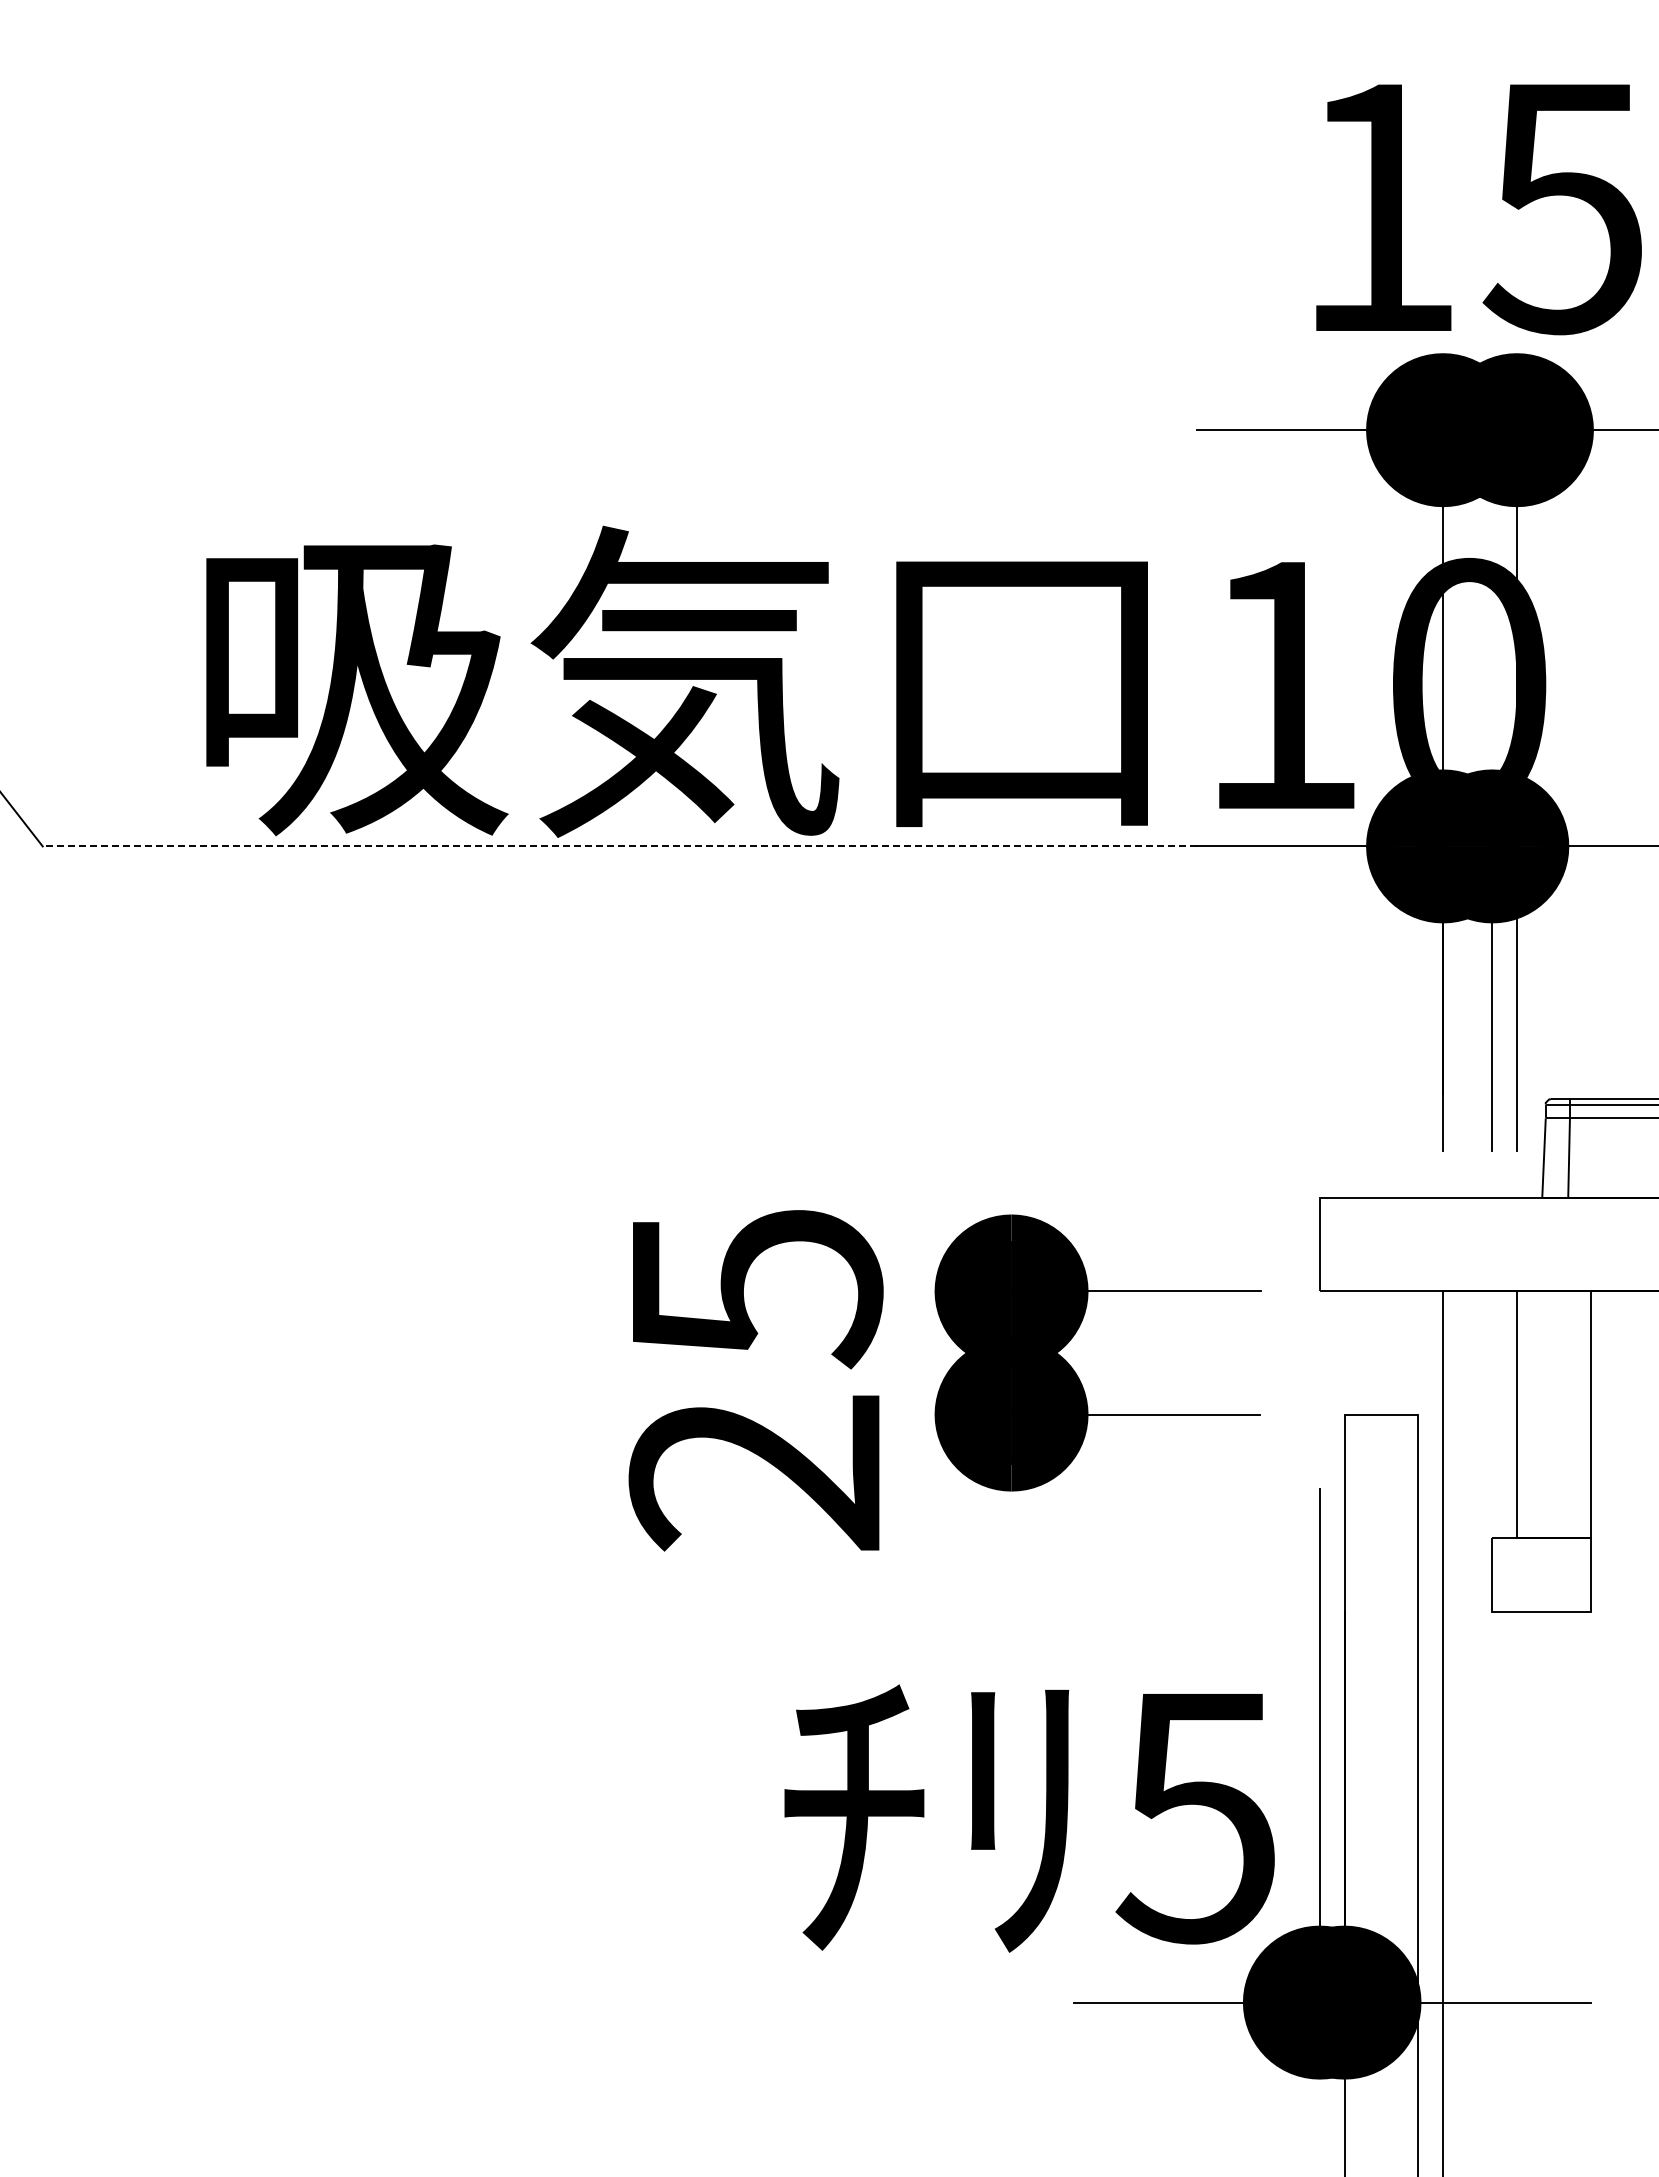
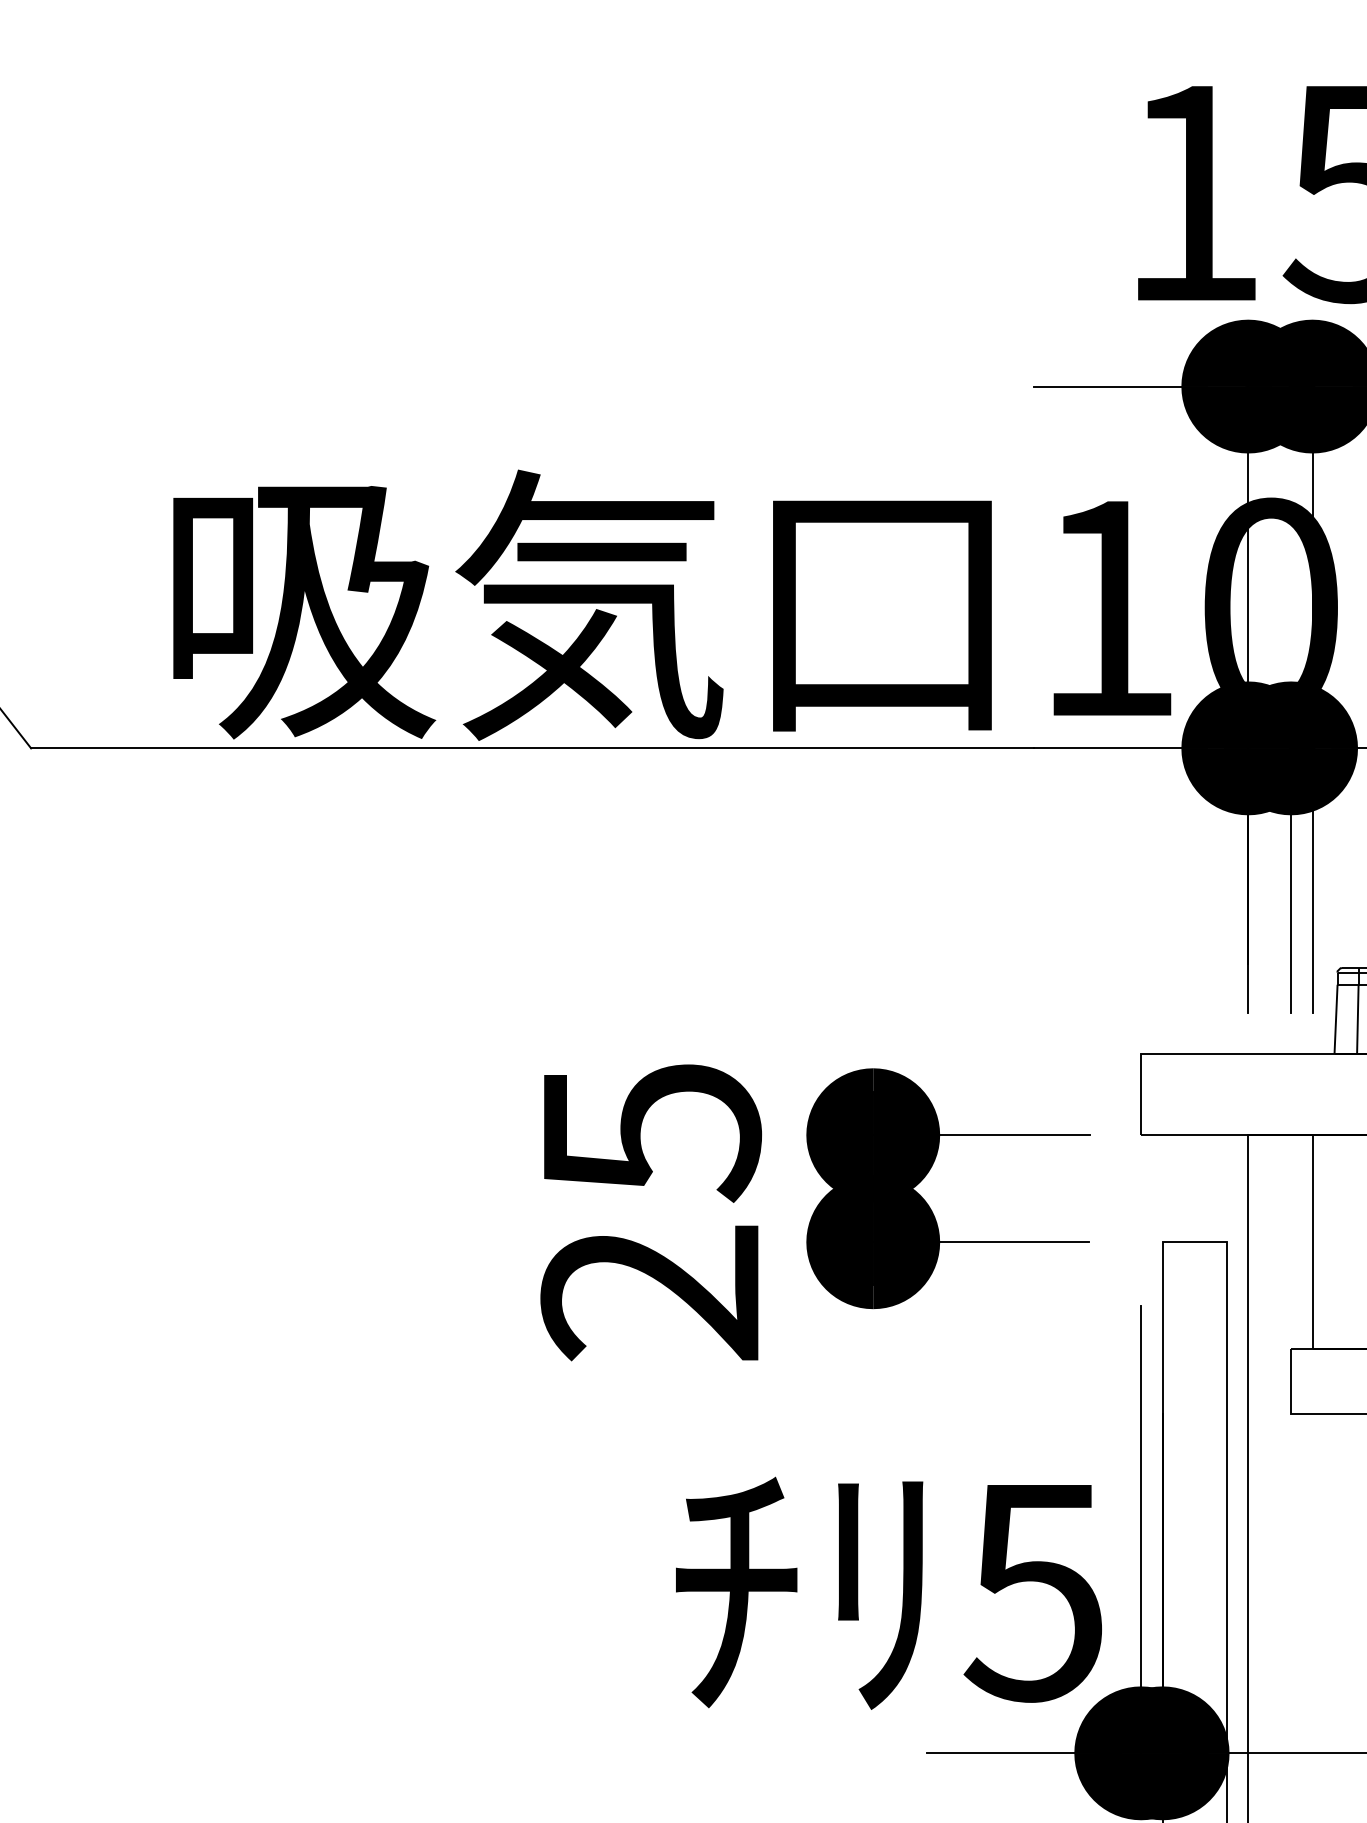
line: (619, 846) -> (532, 748), dashed -> solid

